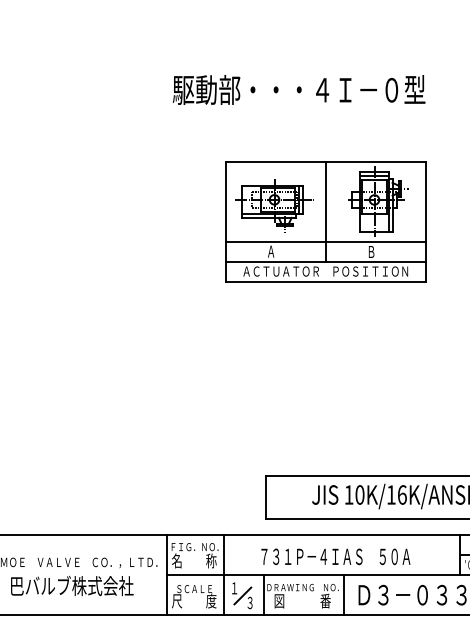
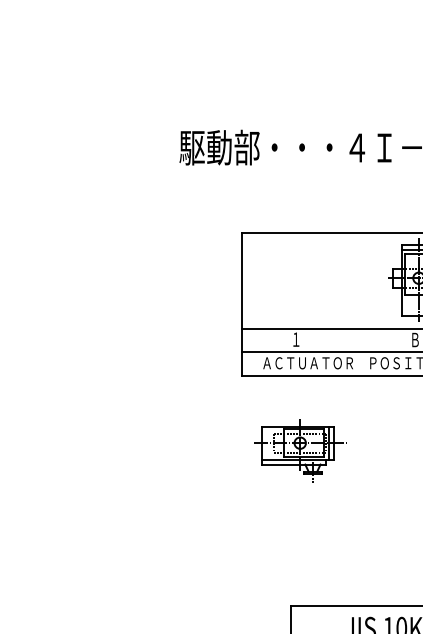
part: (274, 205) -> (300, 449), moved
line: (325, 212) -> (360, 293), removed
text: (271, 251) -> (296, 339), Ａ -> １

